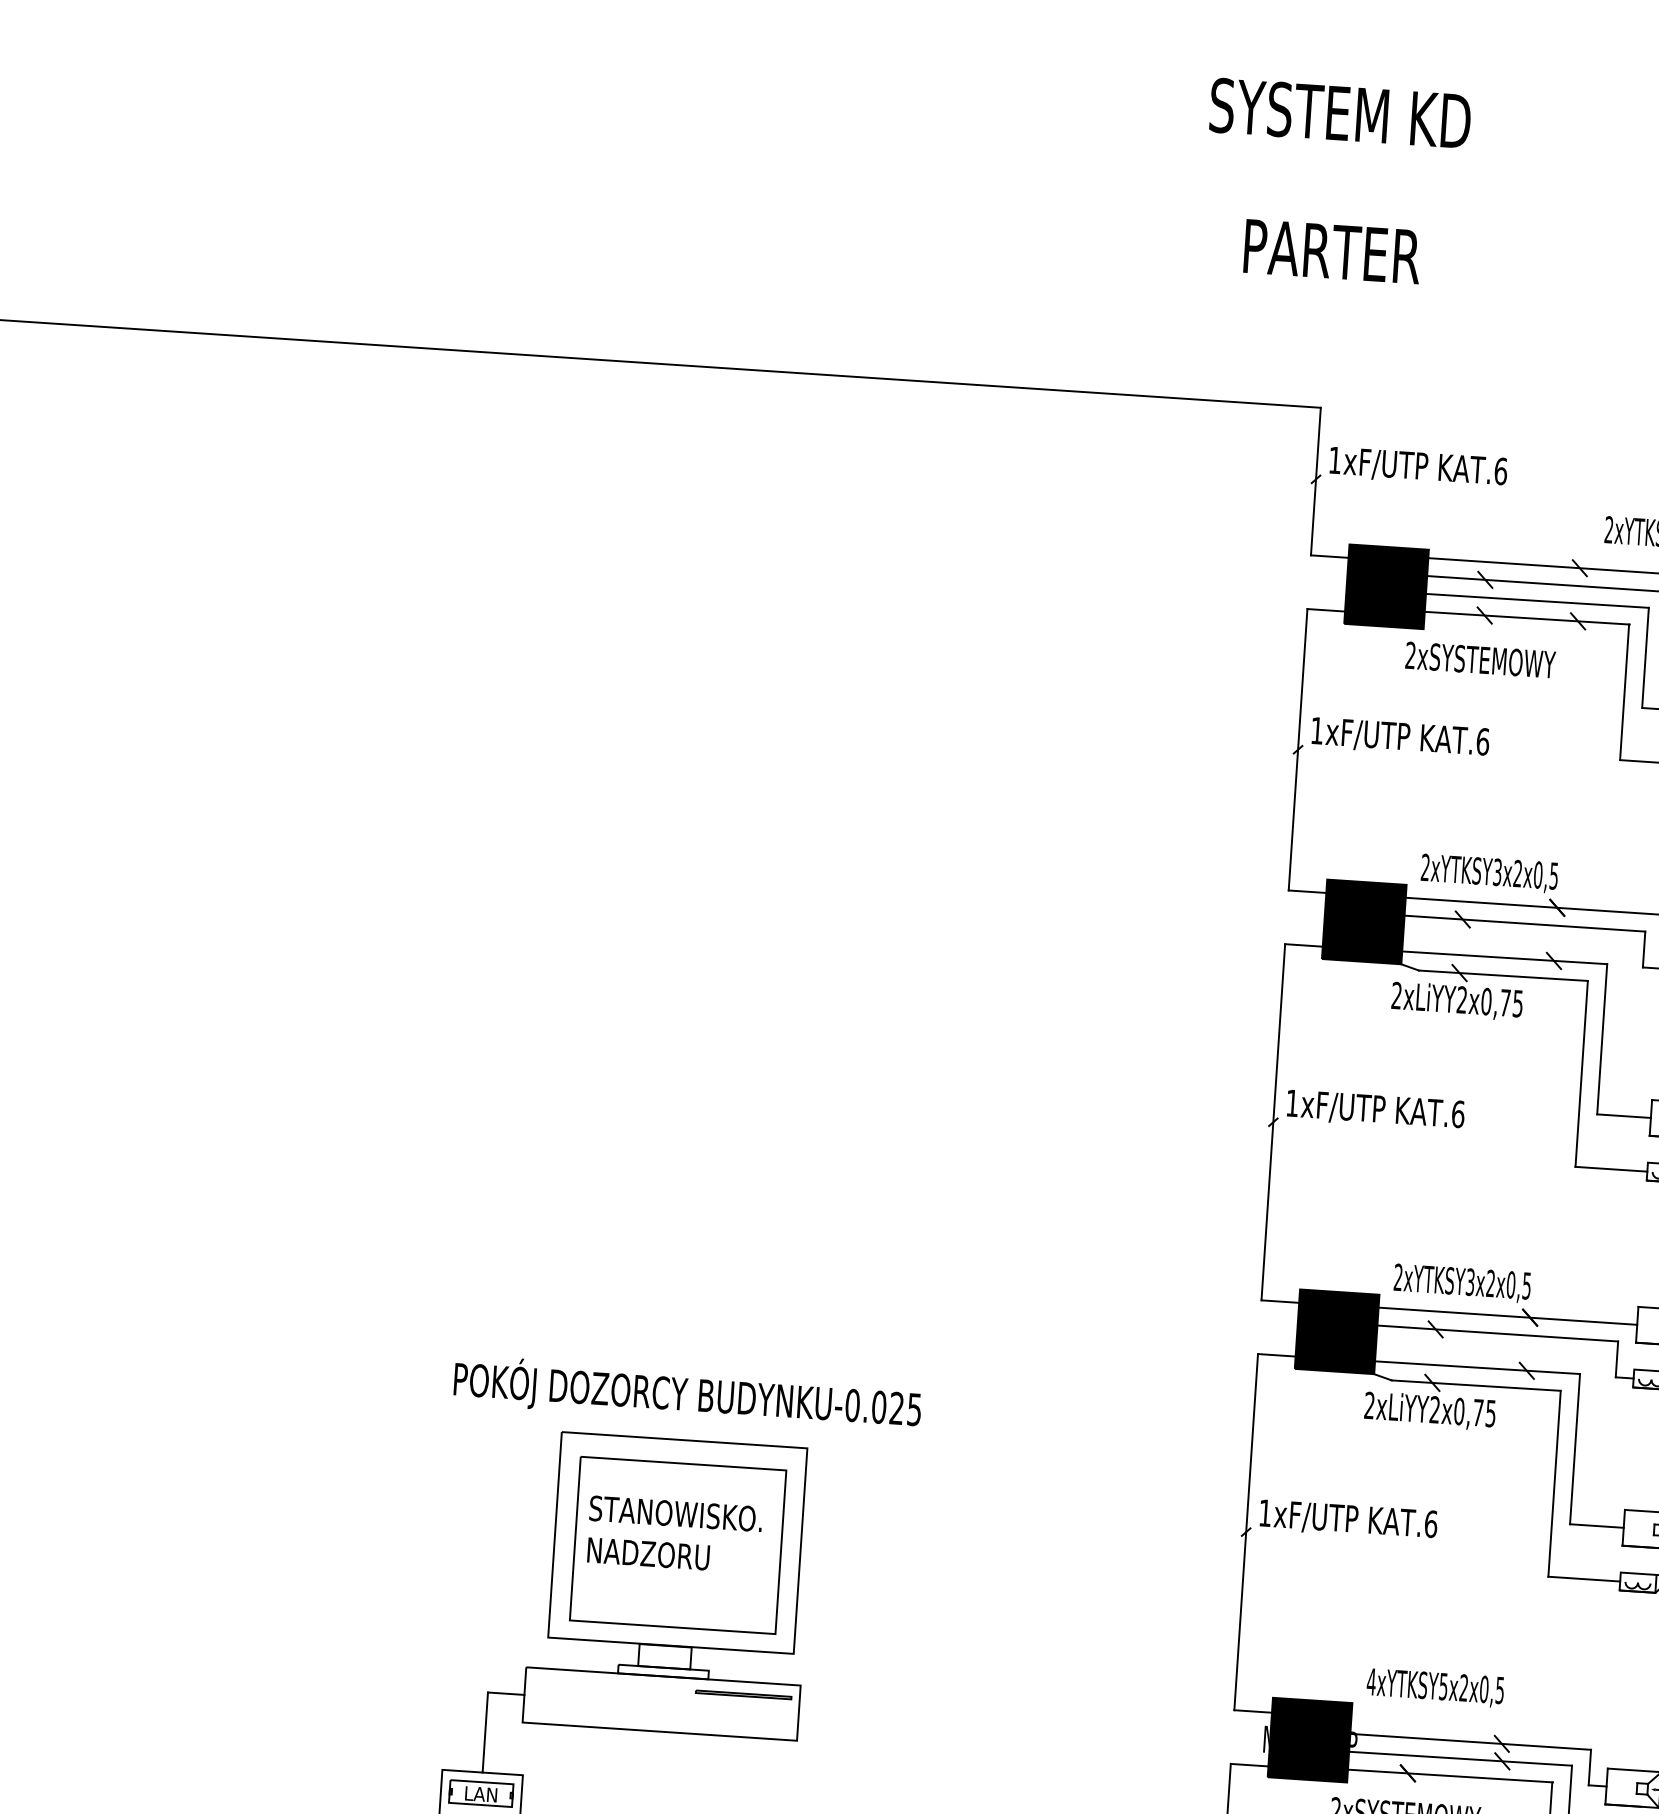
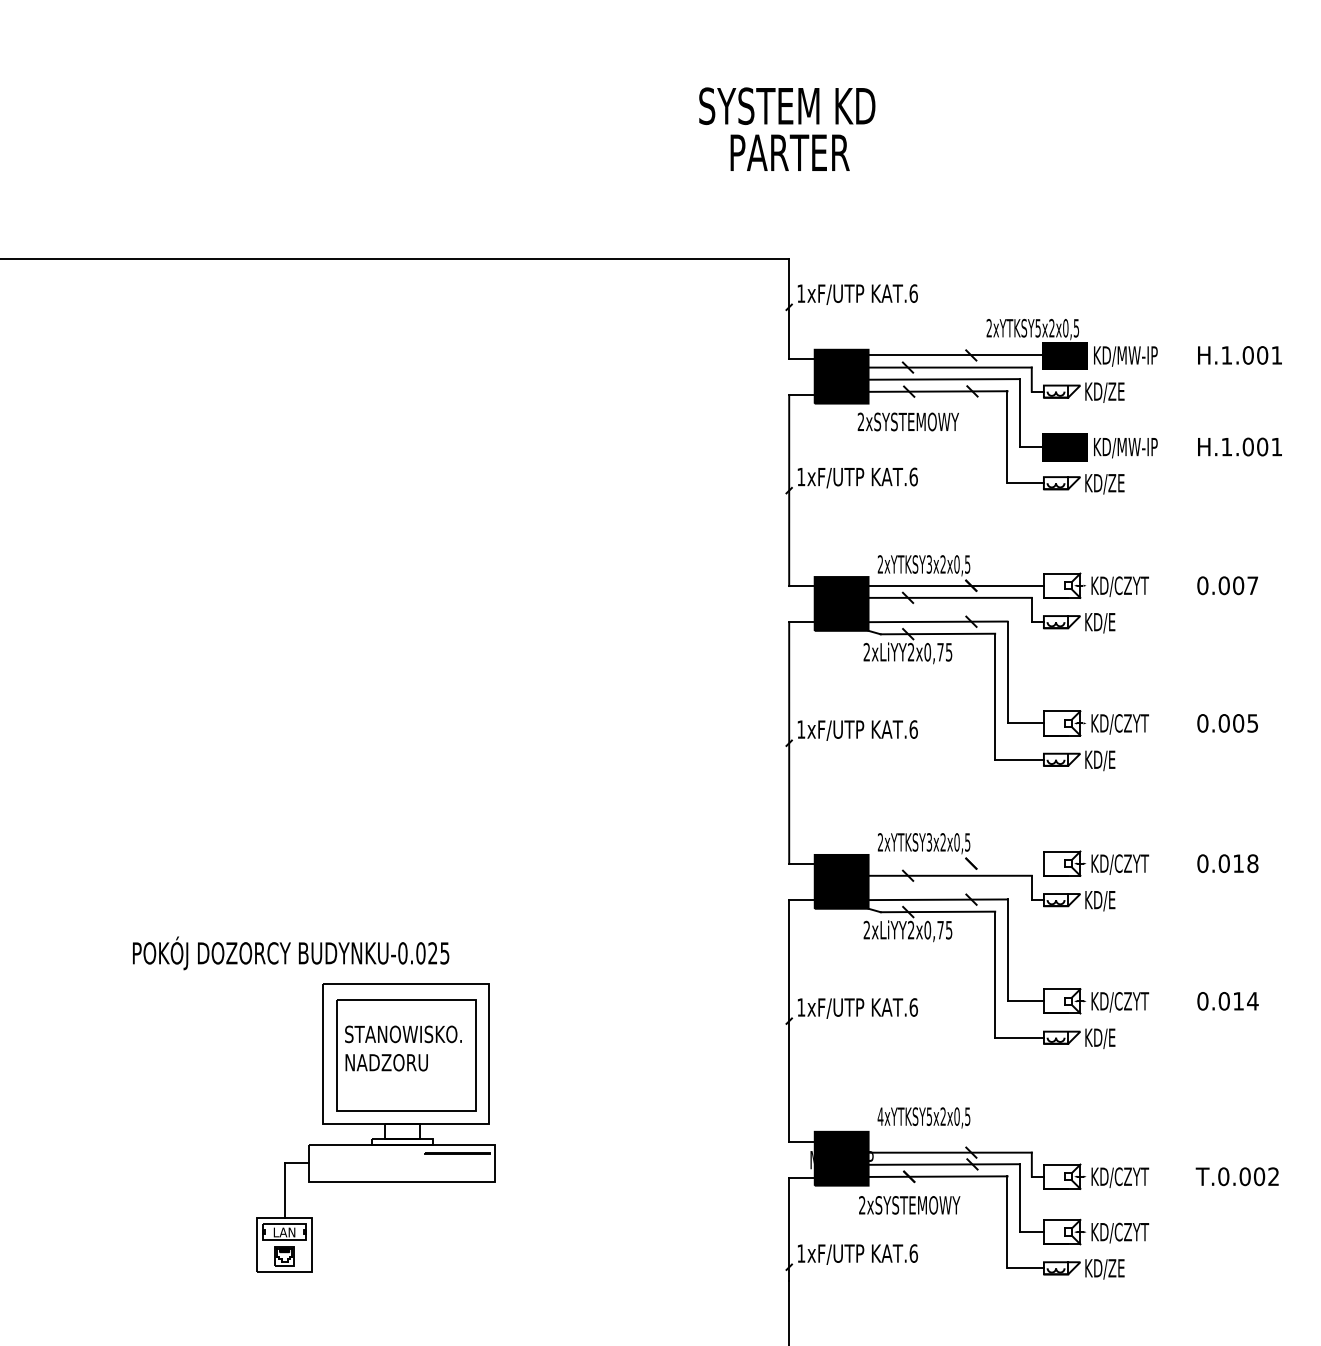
text: (1340, 112) -> (787, 105), moved
line: (1506, 1315) -> (955, 863), removed
text: (688, 1394) -> (291, 953), moved

